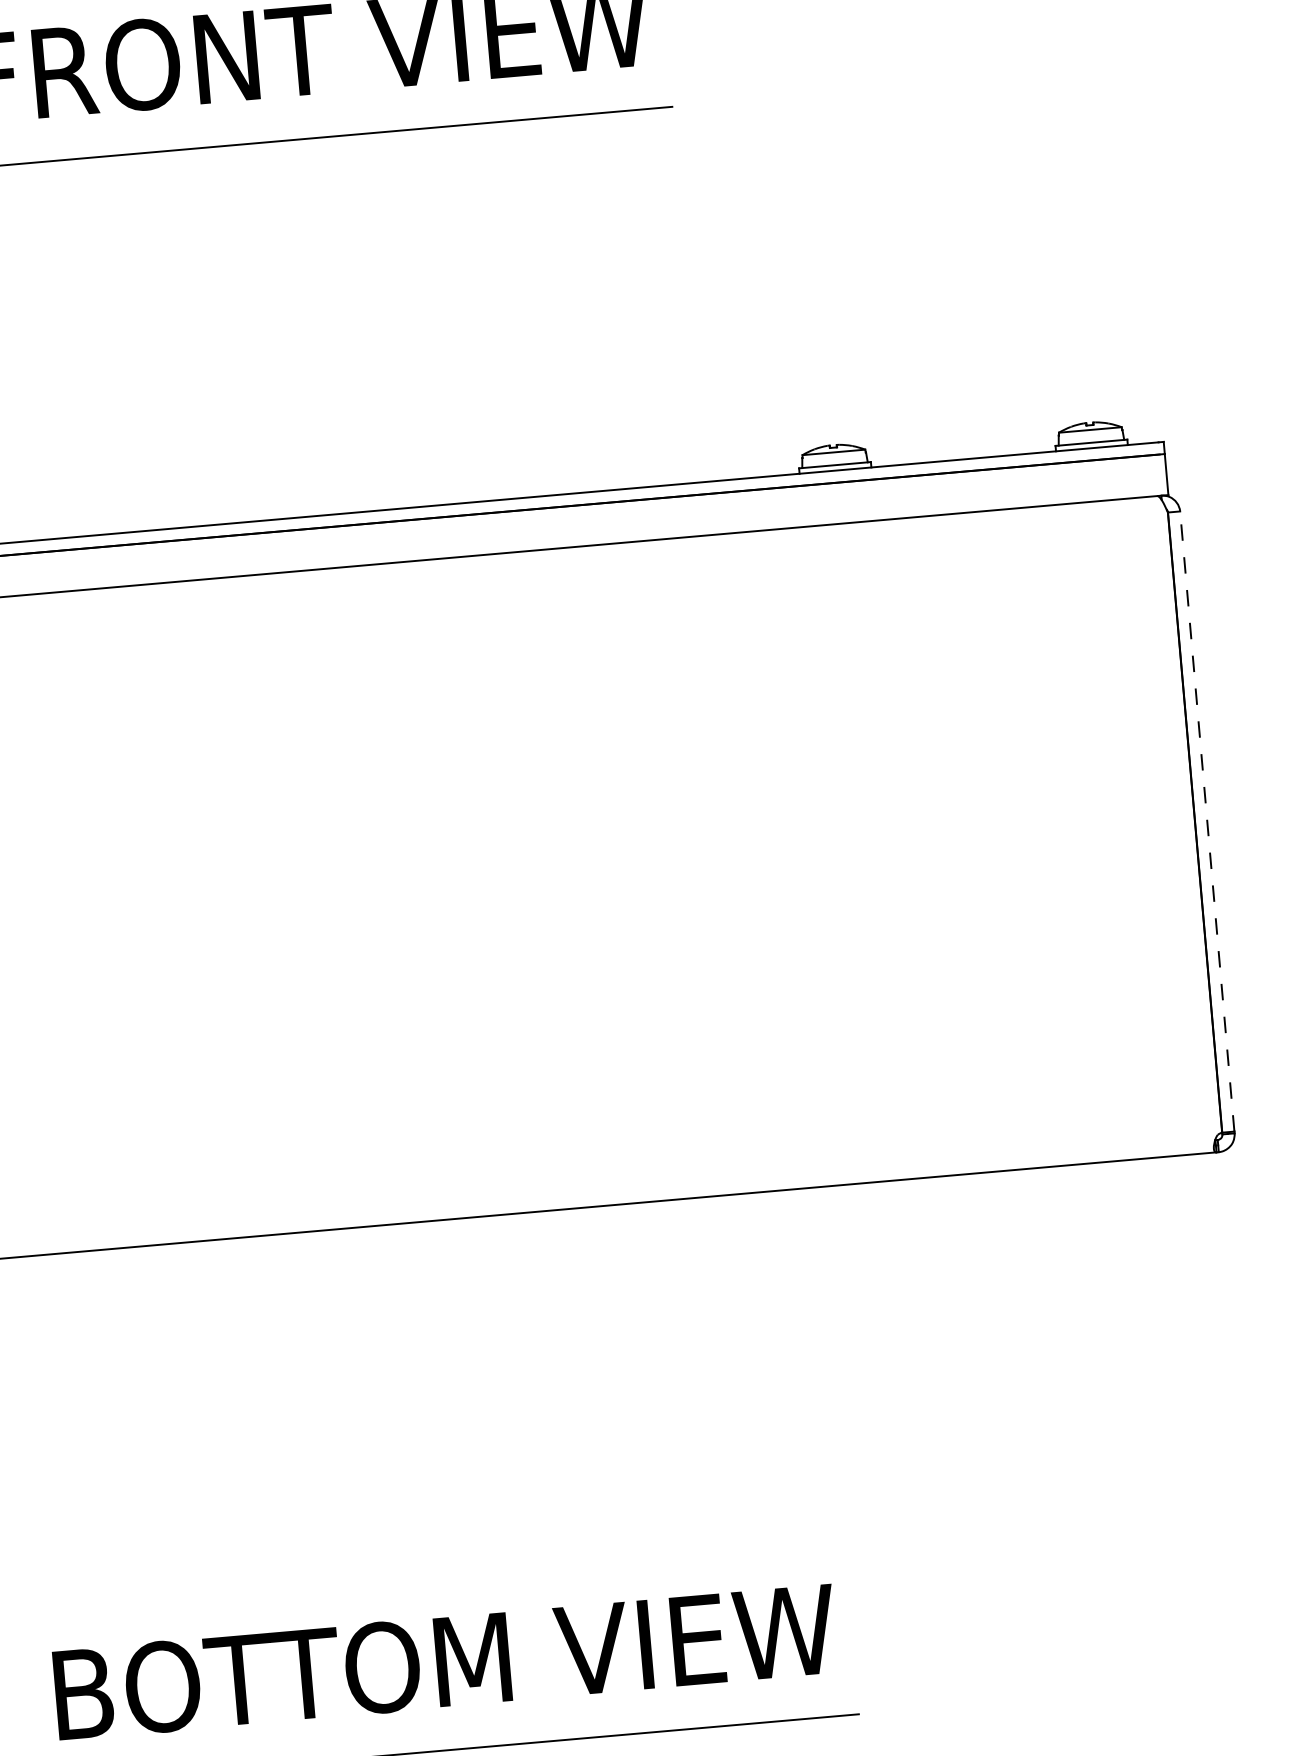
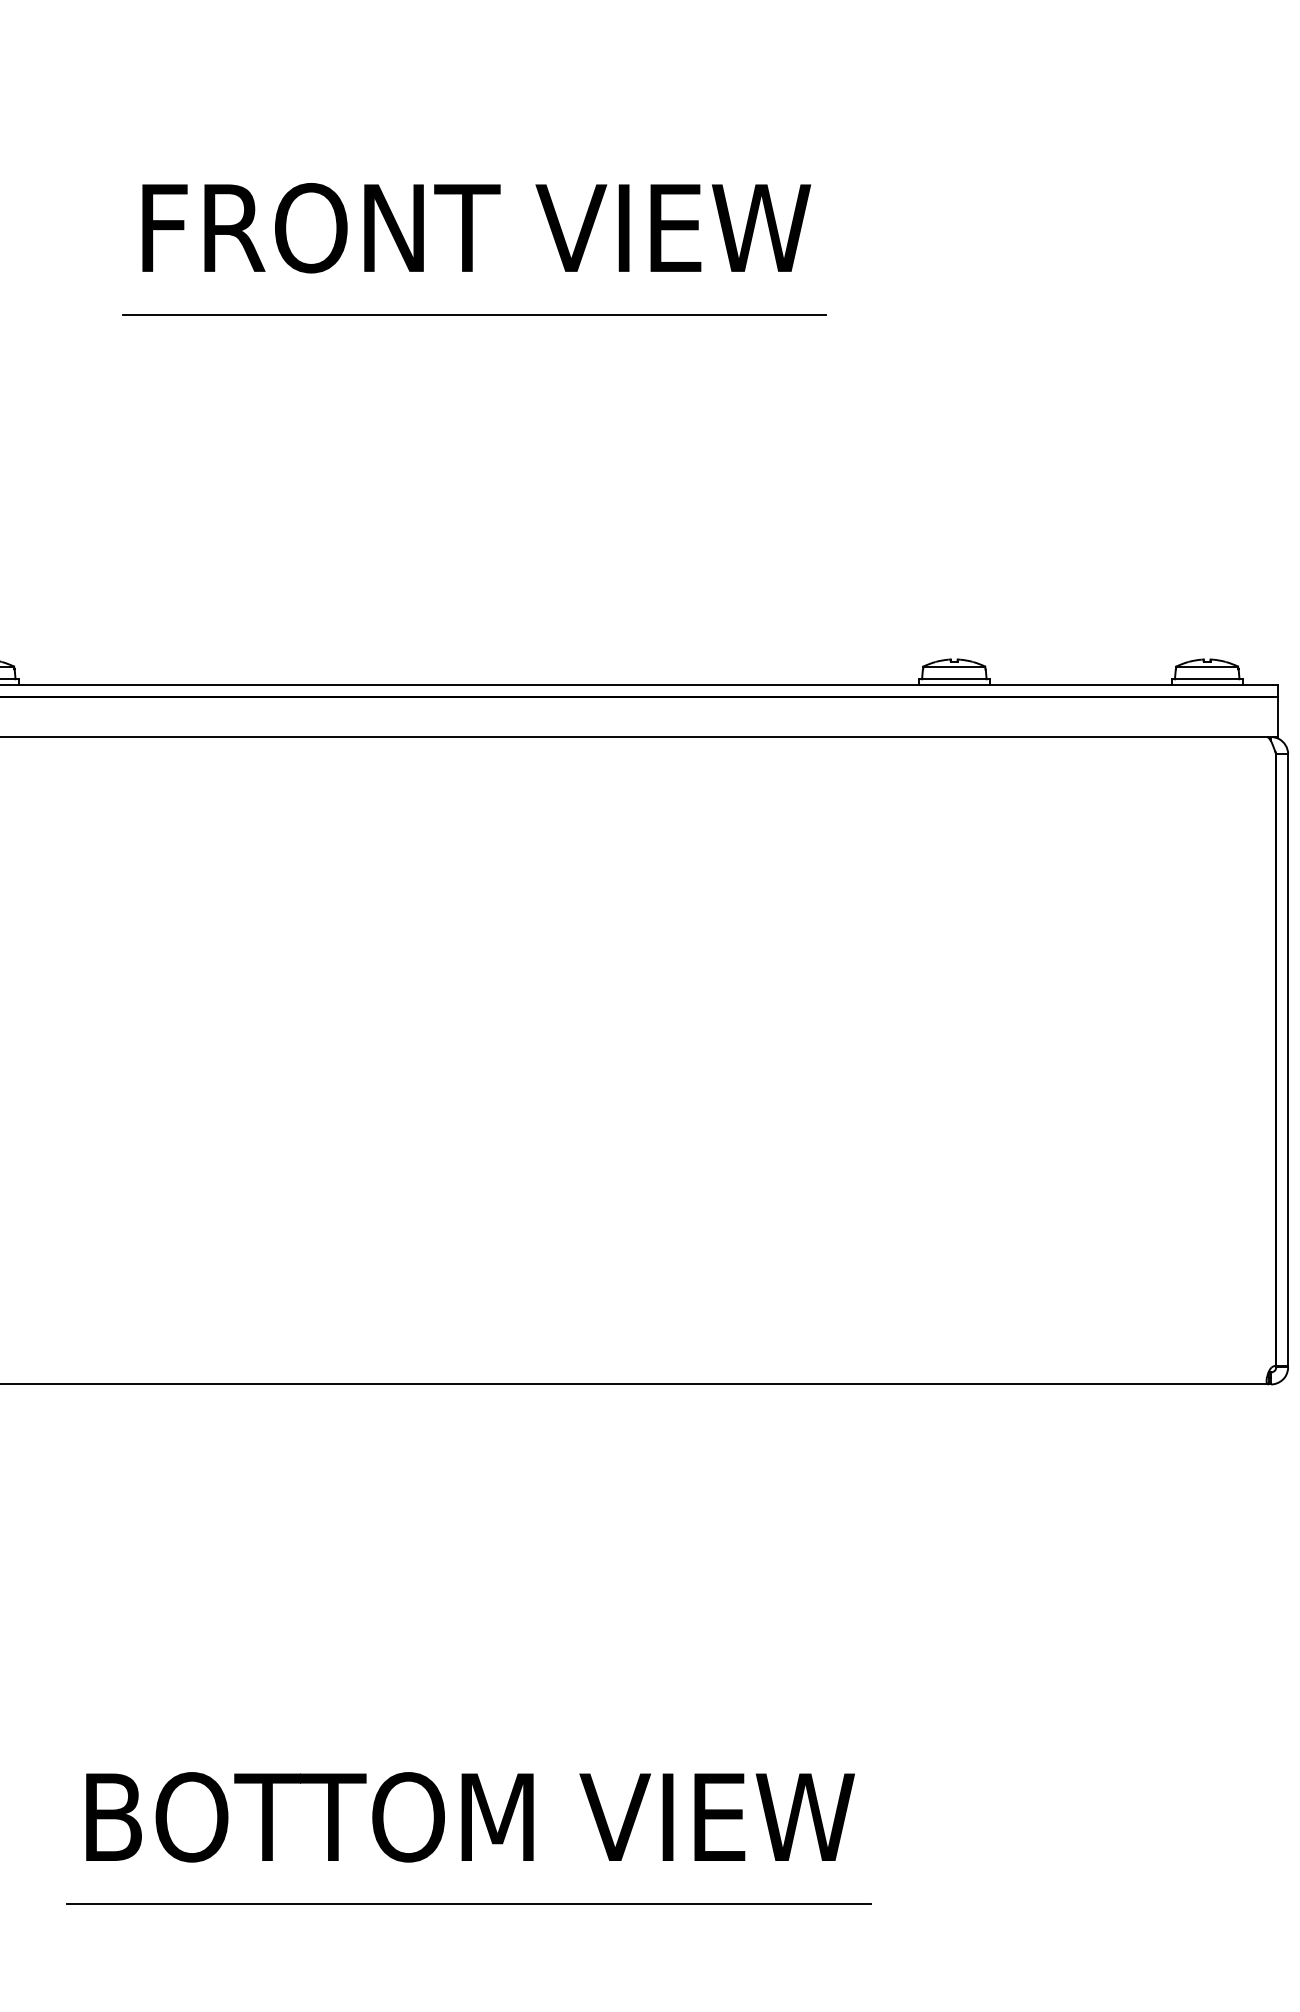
line: (1207, 821) -> (1288, 1059), dashed -> solid

